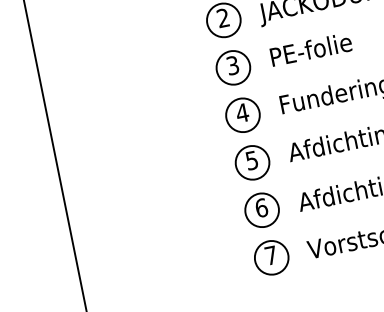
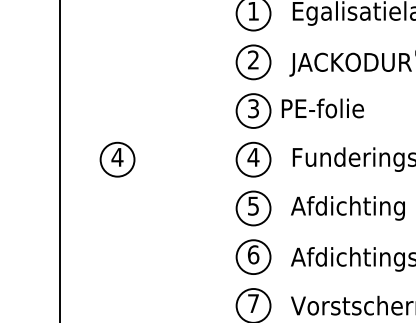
text: (310, 49) -> (322, 108), moved
part: (110, 141) -> (117, 159), added

